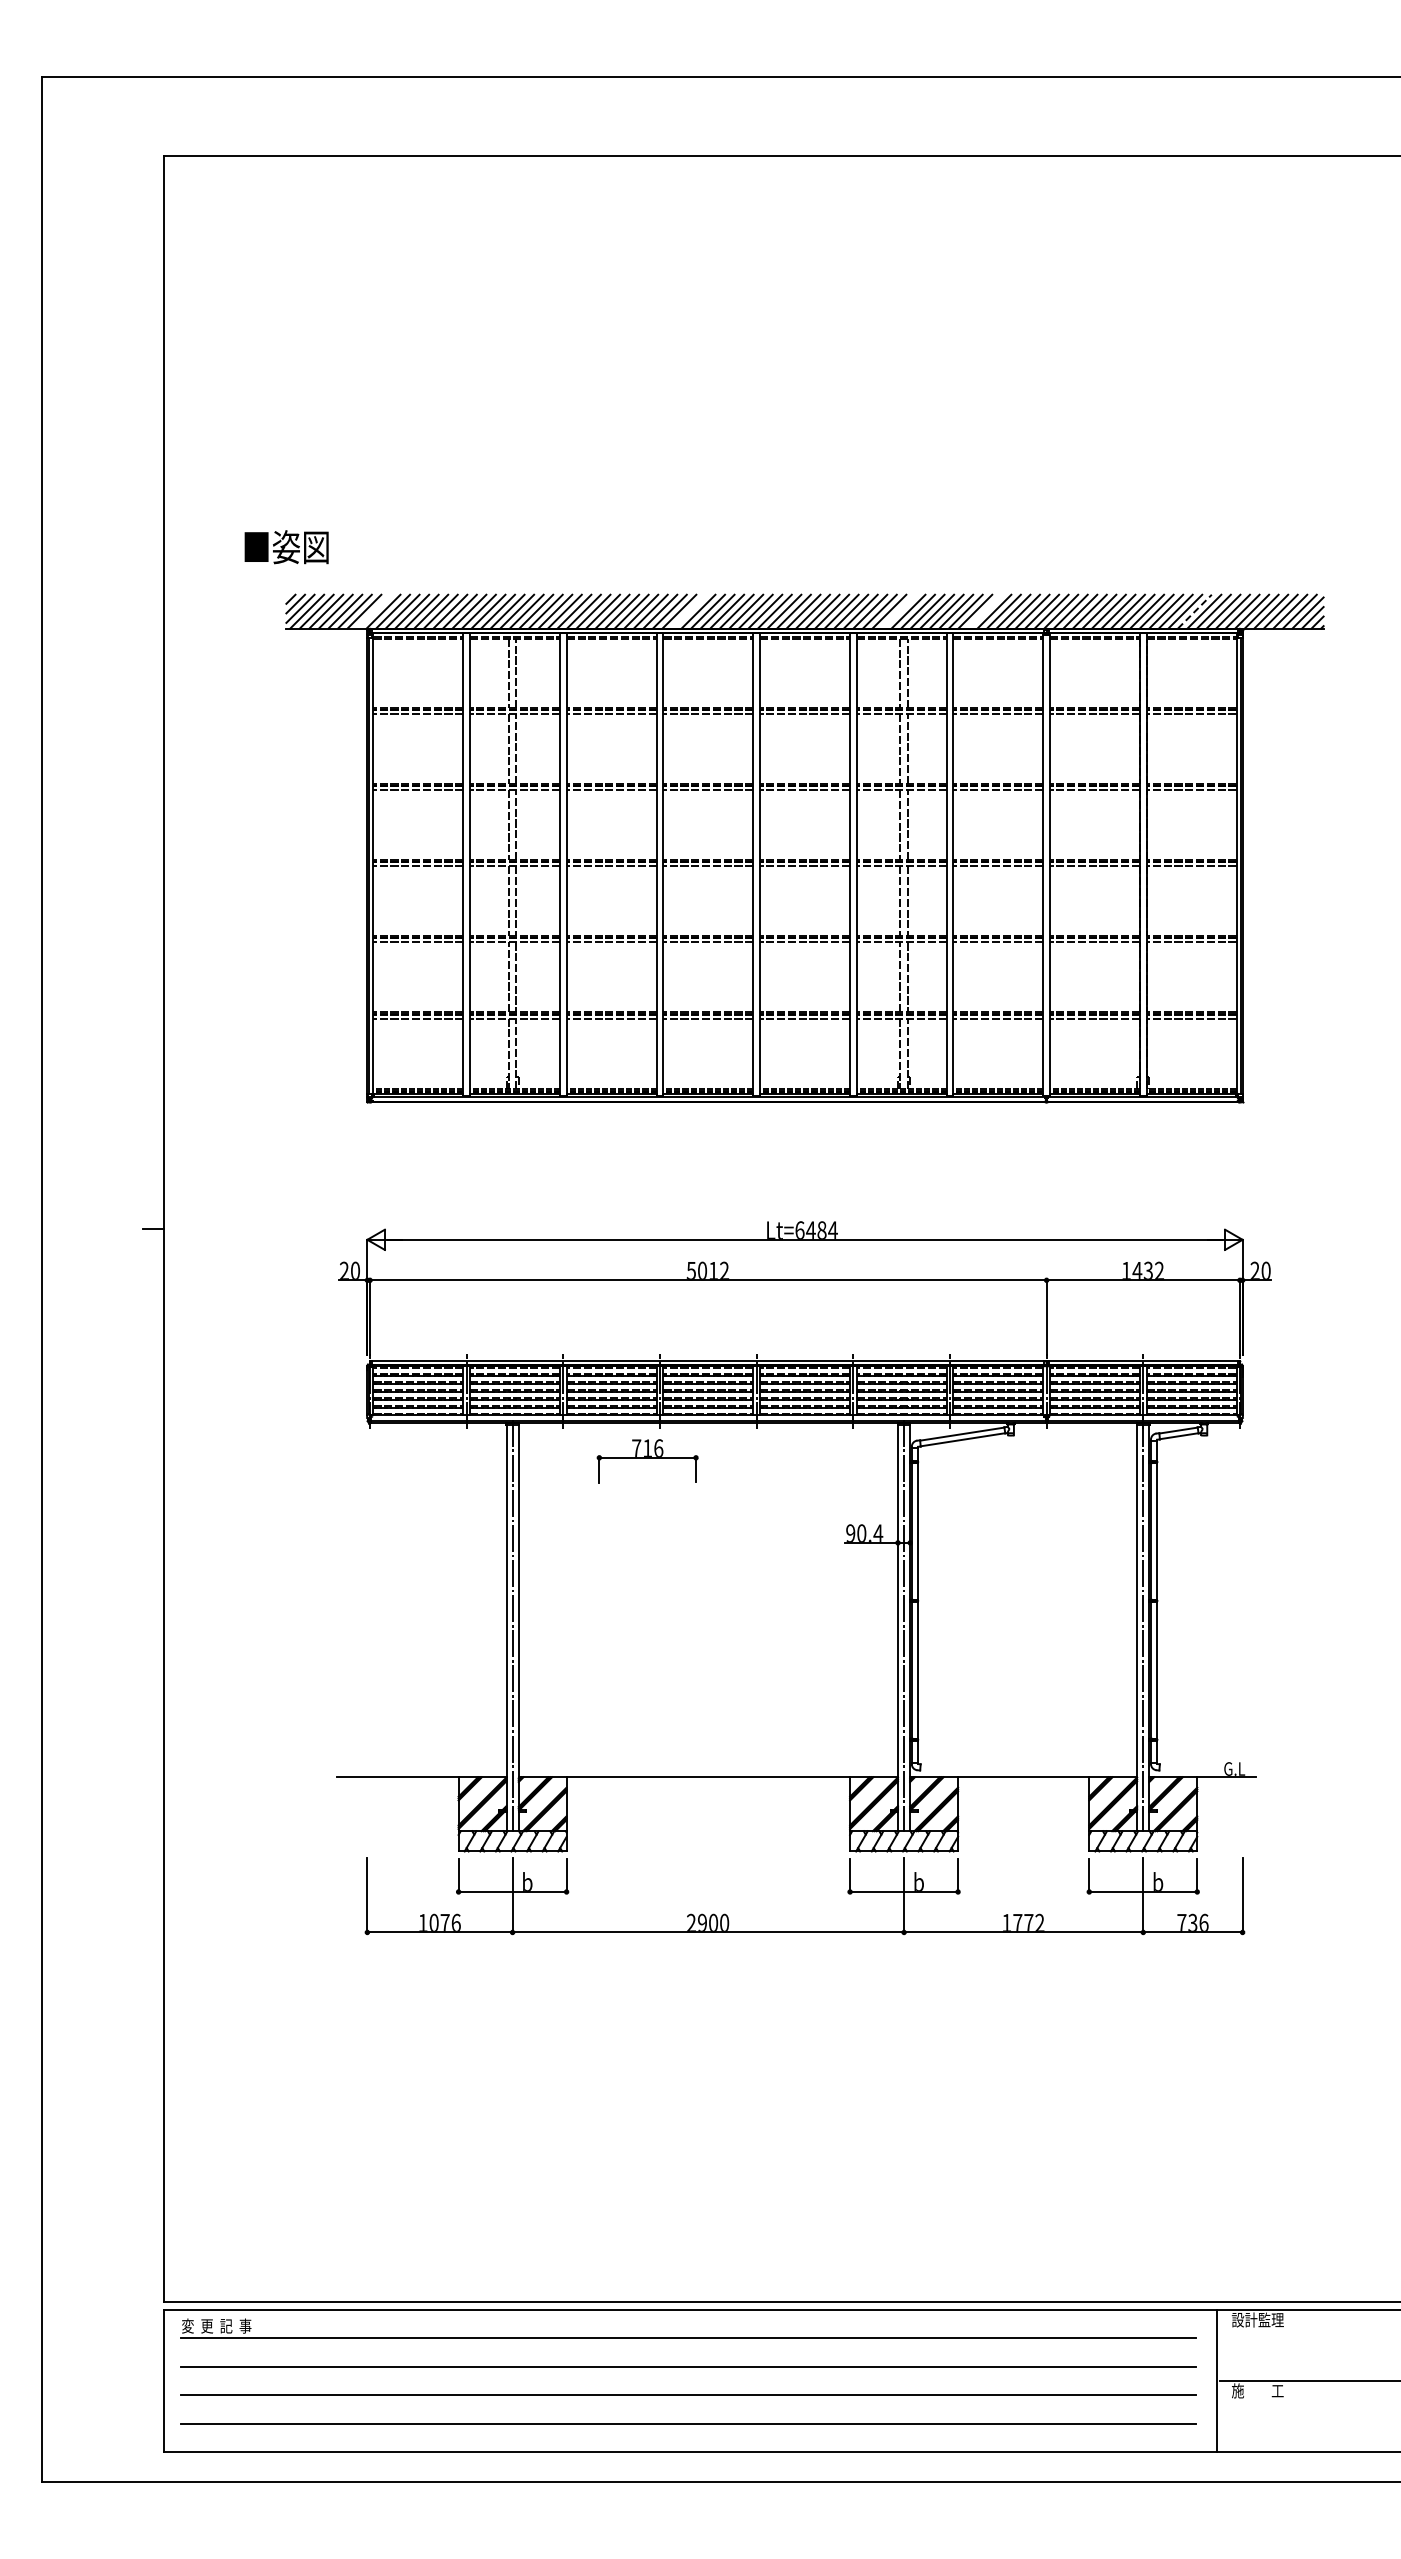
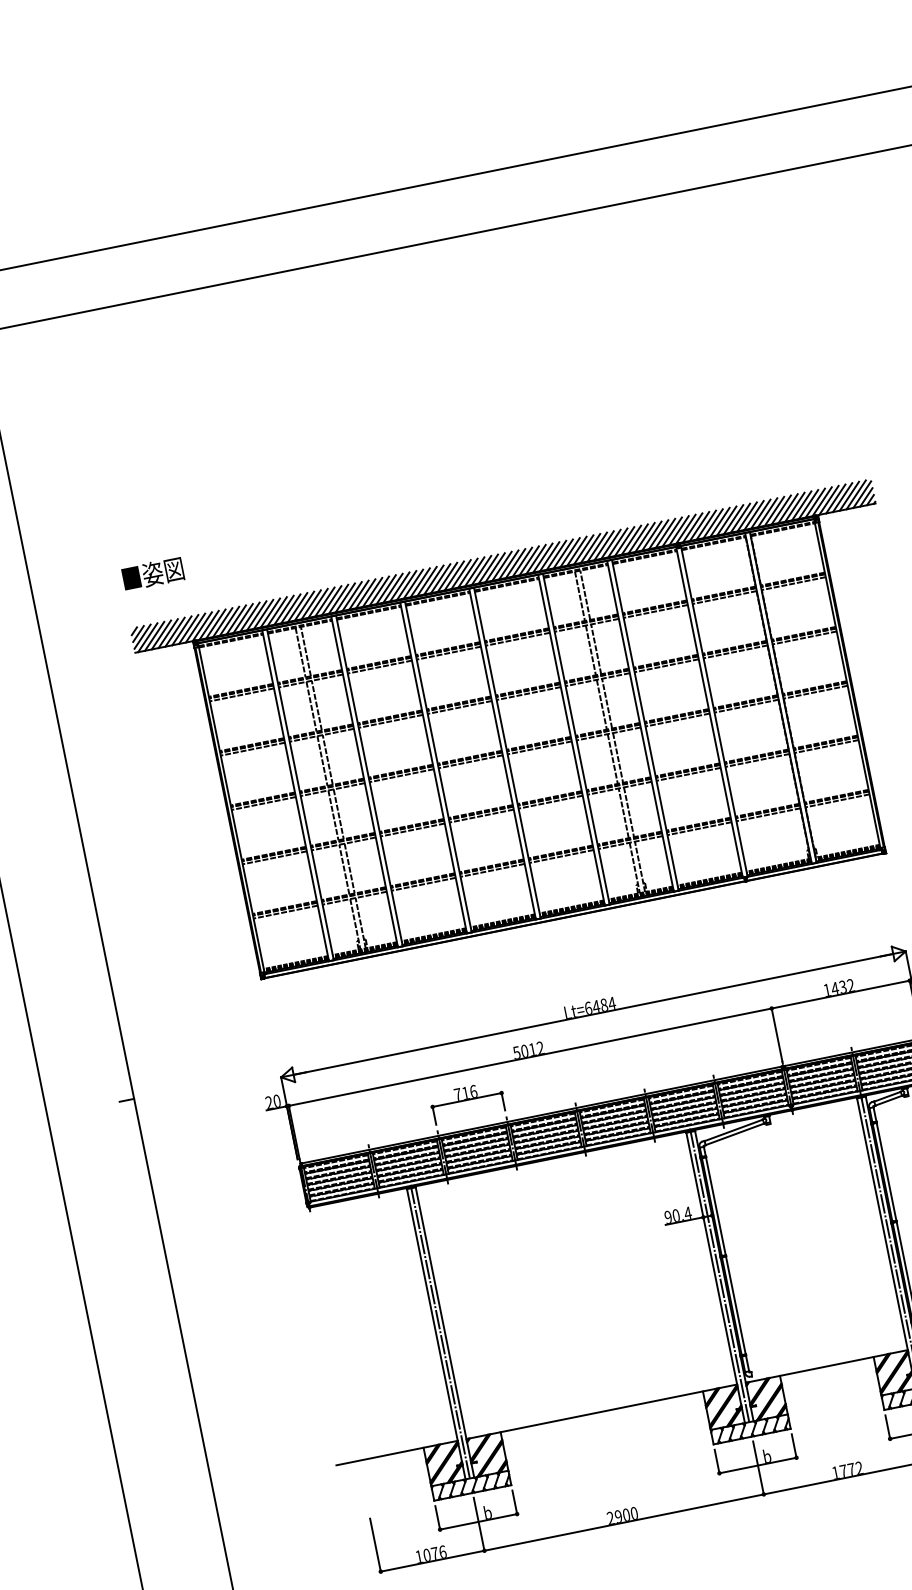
text: (286, 547) -> (153, 574), moved
line: (373, 611) -> (195, 628), added
line: (688, 611) -> (419, 582), added
line: (898, 611) -> (569, 552), added
line: (984, 611) -> (631, 540), added
line: (1194, 611) -> (780, 509), dashed -> solid
part: (647, 1461) -> (467, 1102), moved

